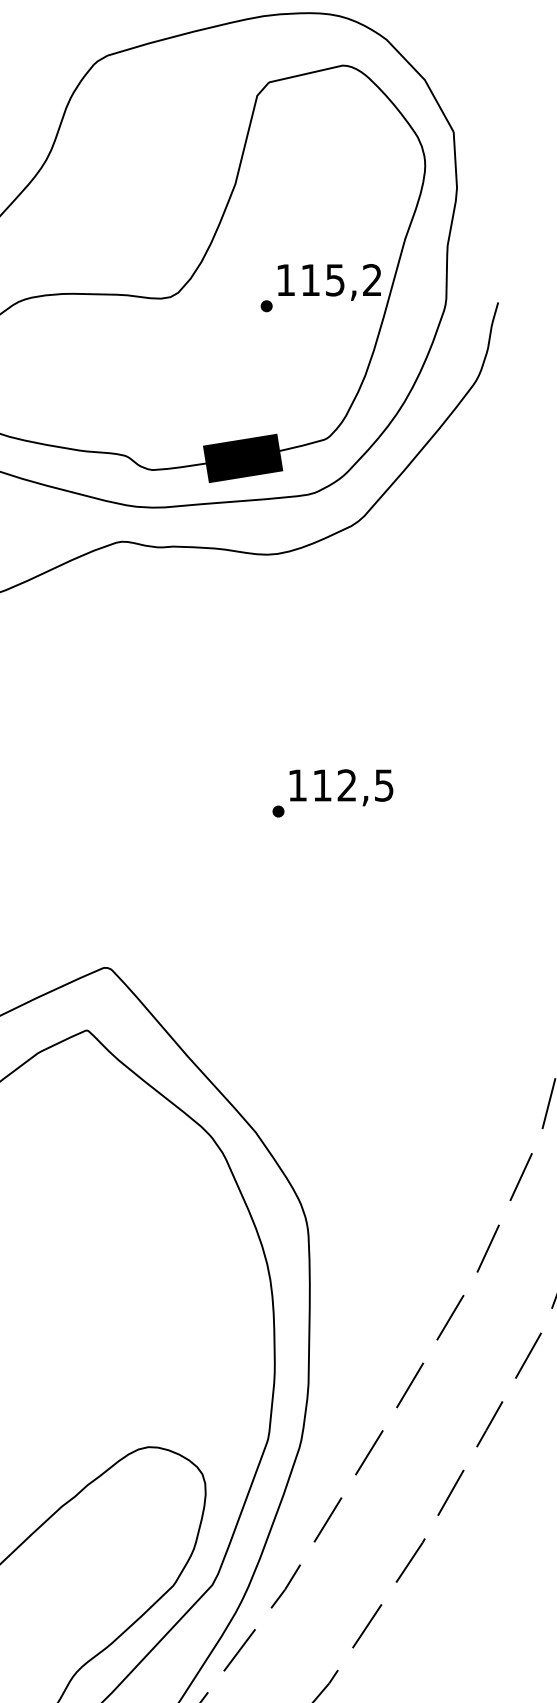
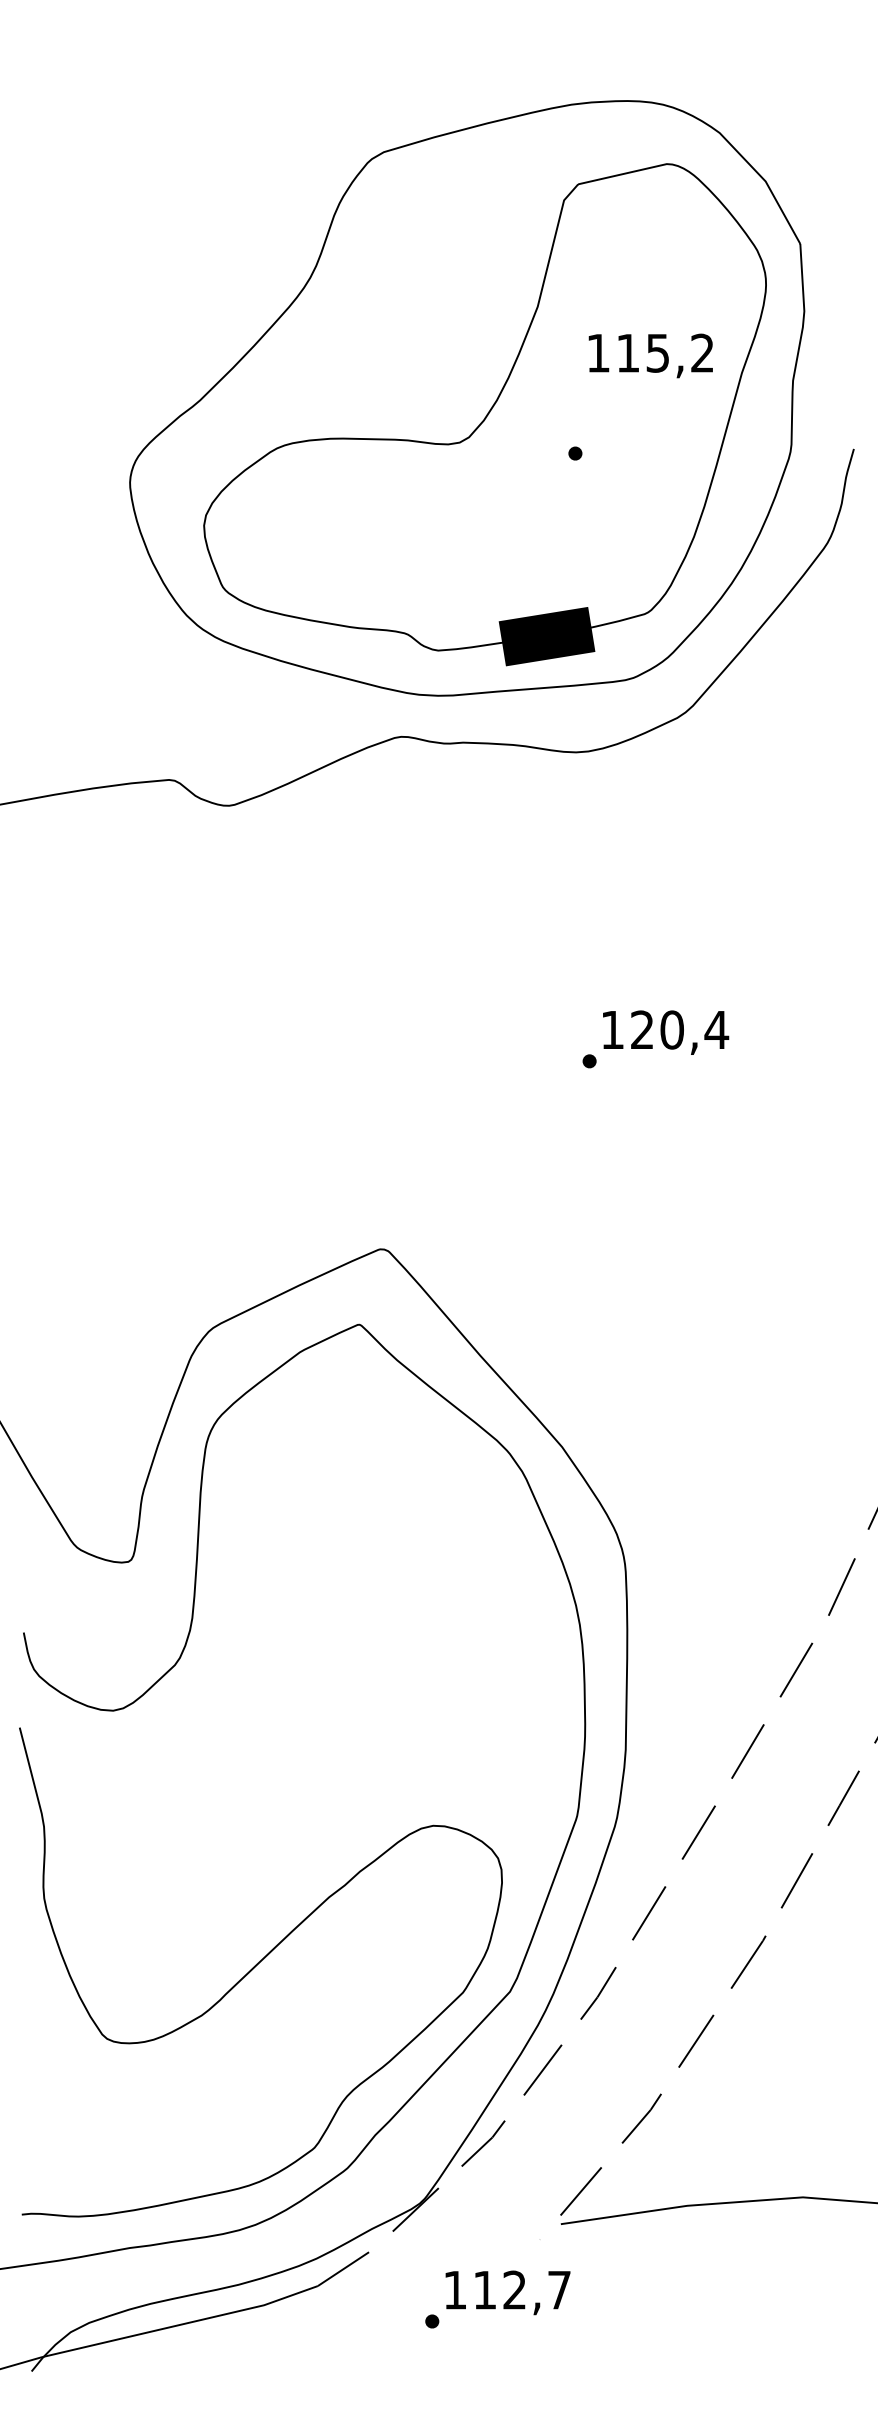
text: (329, 282) -> (650, 355), moved
text: (354, 785) -> (680, 1029), 112,5 -> 120,4

